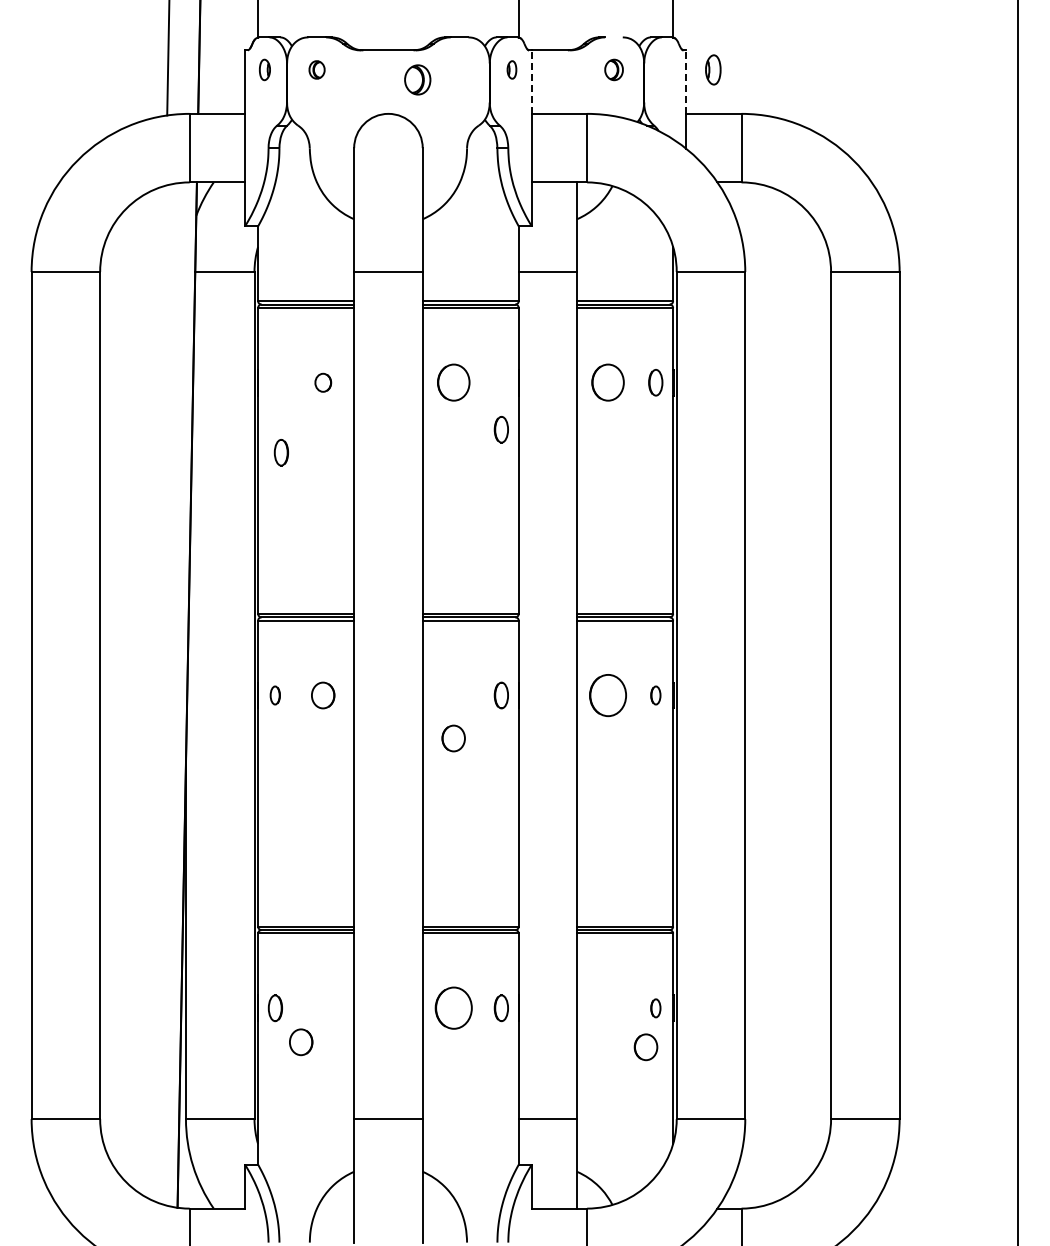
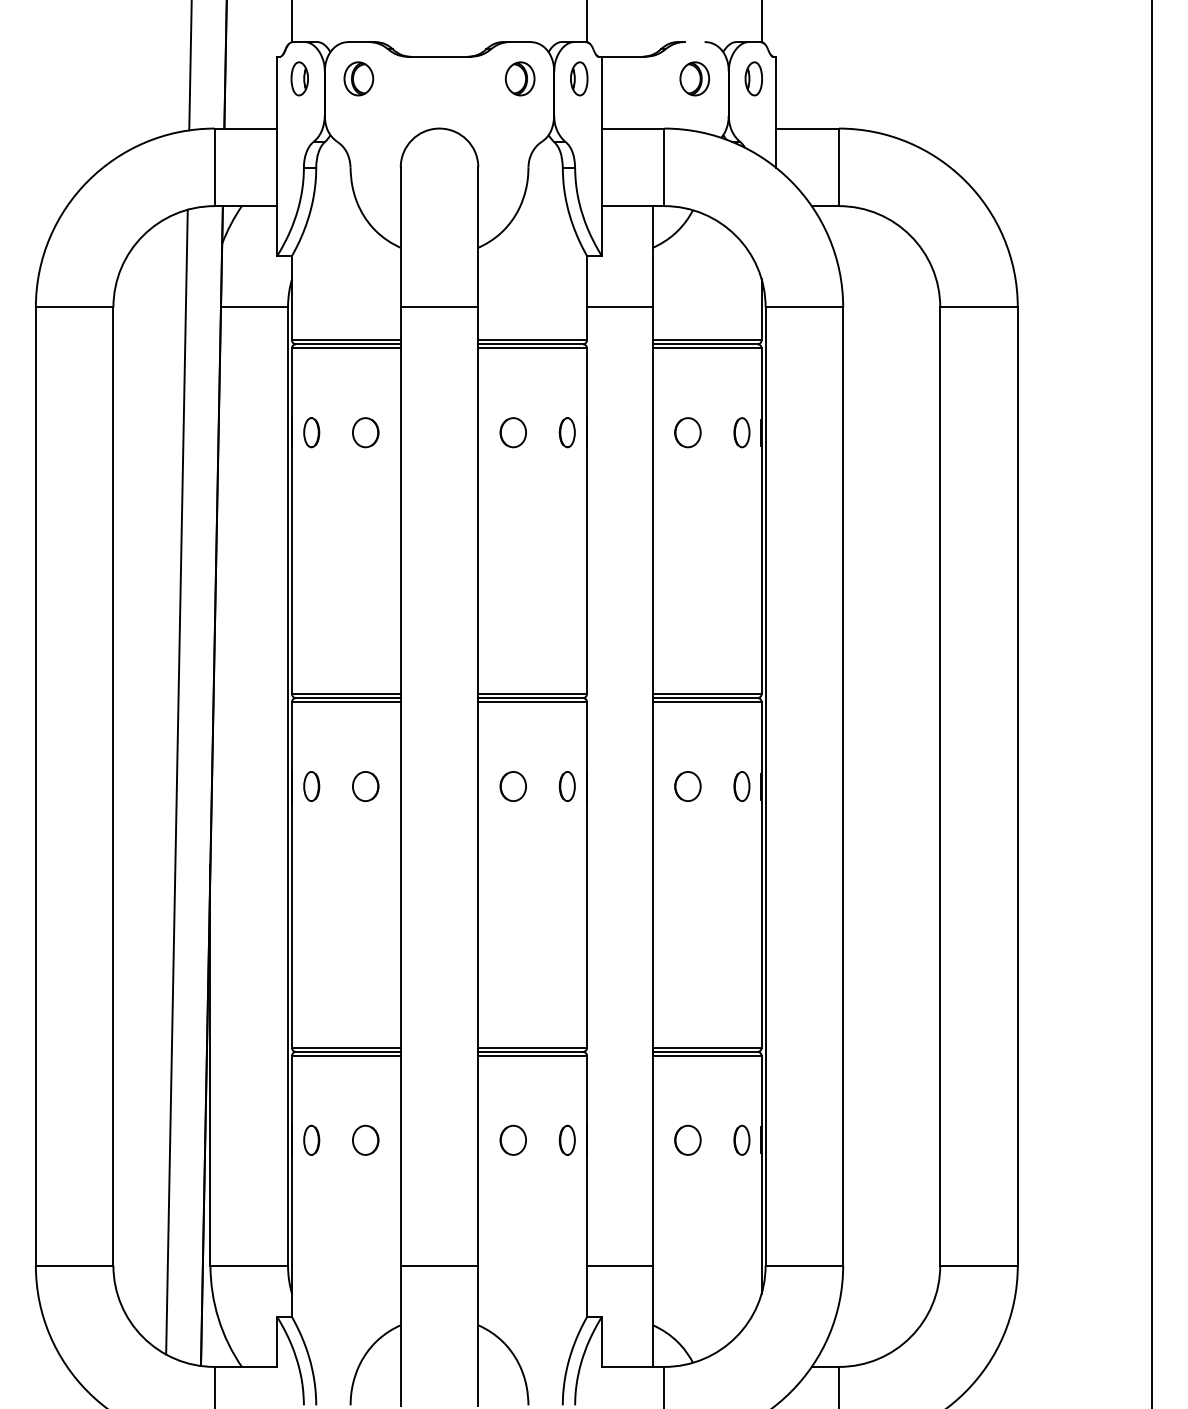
part: (264, 69) -> (299, 78), size x1.43
part: (316, 69) -> (358, 78), size x1.67
part: (511, 69) -> (578, 78), size x1.67
part: (613, 69) -> (694, 78), size x1.43
part: (713, 69) -> (754, 78), moved
part: (417, 79) -> (519, 78), moved
line: (531, 82) -> (601, 93), dashed -> solid
line: (686, 82) -> (776, 93), dashed -> solid
part: (323, 382) -> (366, 432), size x1.43
part: (453, 382) -> (513, 432), size x0.71
part: (607, 382) -> (687, 432), size x0.71
part: (500, 429) -> (566, 432), moved
part: (280, 452) -> (310, 432), moved
line: (155, 691) -> (176, 781), added
part: (274, 695) -> (310, 786), size x1.43
part: (607, 695) -> (687, 786), size x0.62
part: (655, 695) -> (741, 786), size x1.43
part: (453, 738) -> (513, 786), moved
part: (453, 1008) -> (513, 1140), size x0.62
part: (655, 1008) -> (741, 1140), size x1.43
part: (301, 1042) -> (366, 1140), moved
part: (645, 1047) -> (687, 1140), moved

